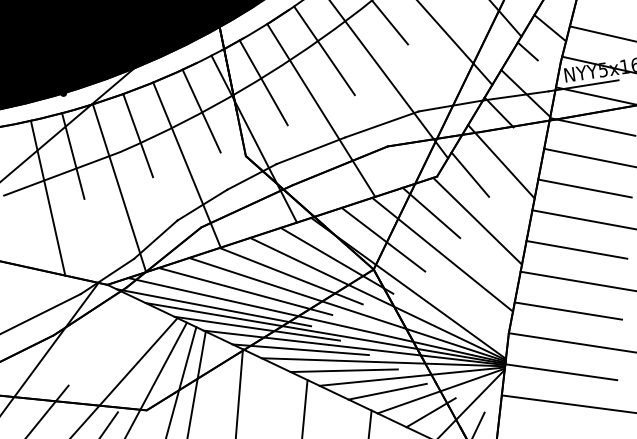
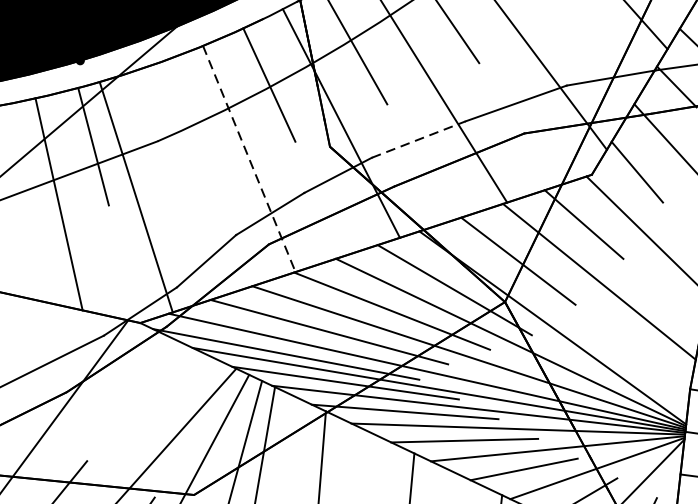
line: (138, 135) -> (182, 118), removed
line: (310, 150) -> (418, 139), solid -> dashed
line: (187, 165) -> (250, 159), solid -> dashed
line: (119, 188) -> (136, 197), moved

